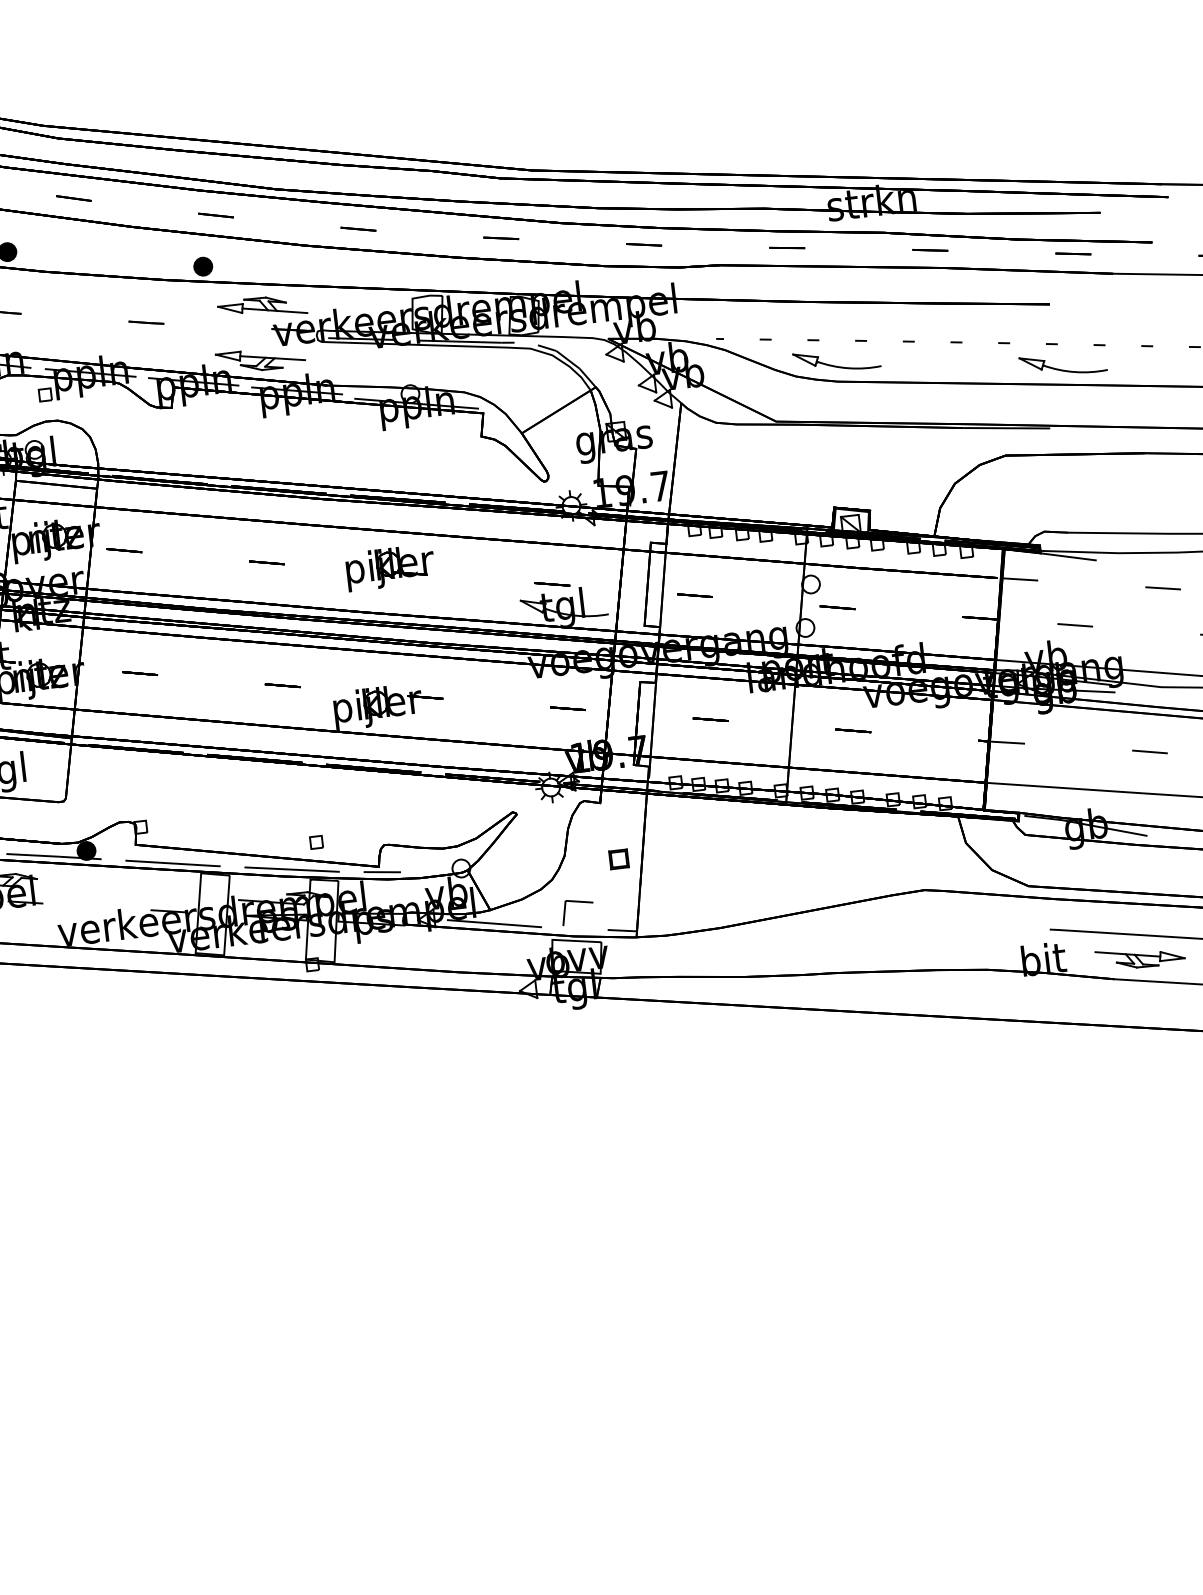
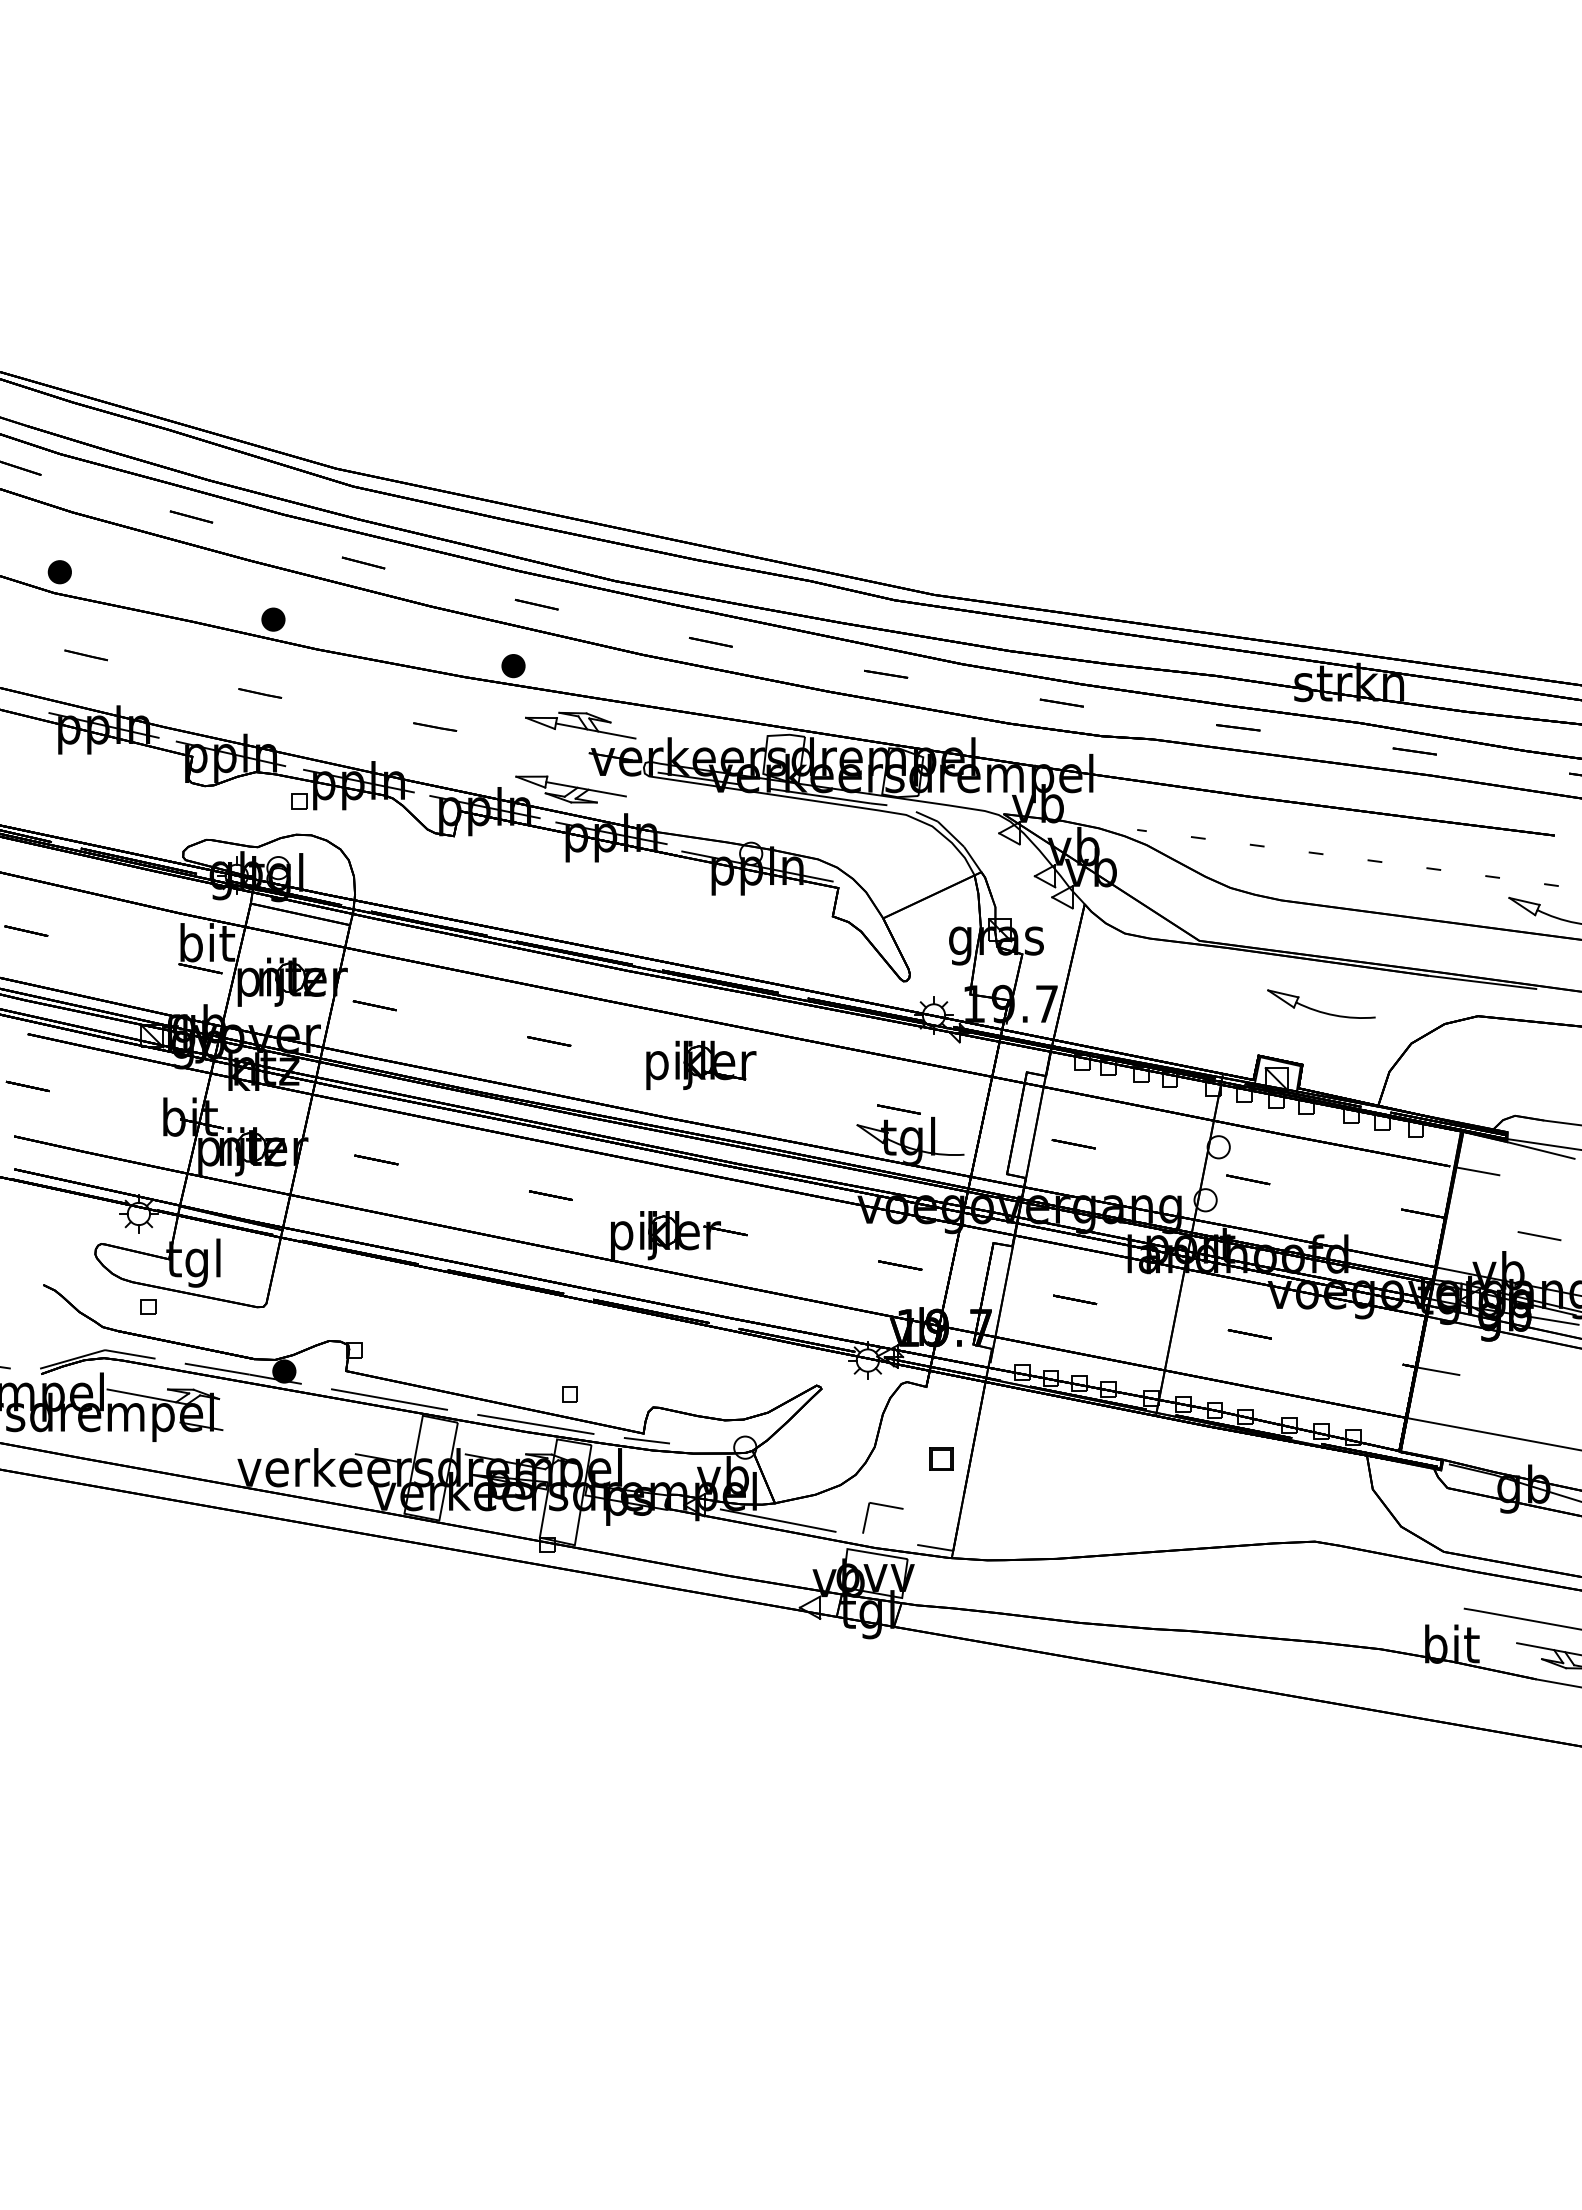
part: (836, 365) -> (1319, 1010), moved

